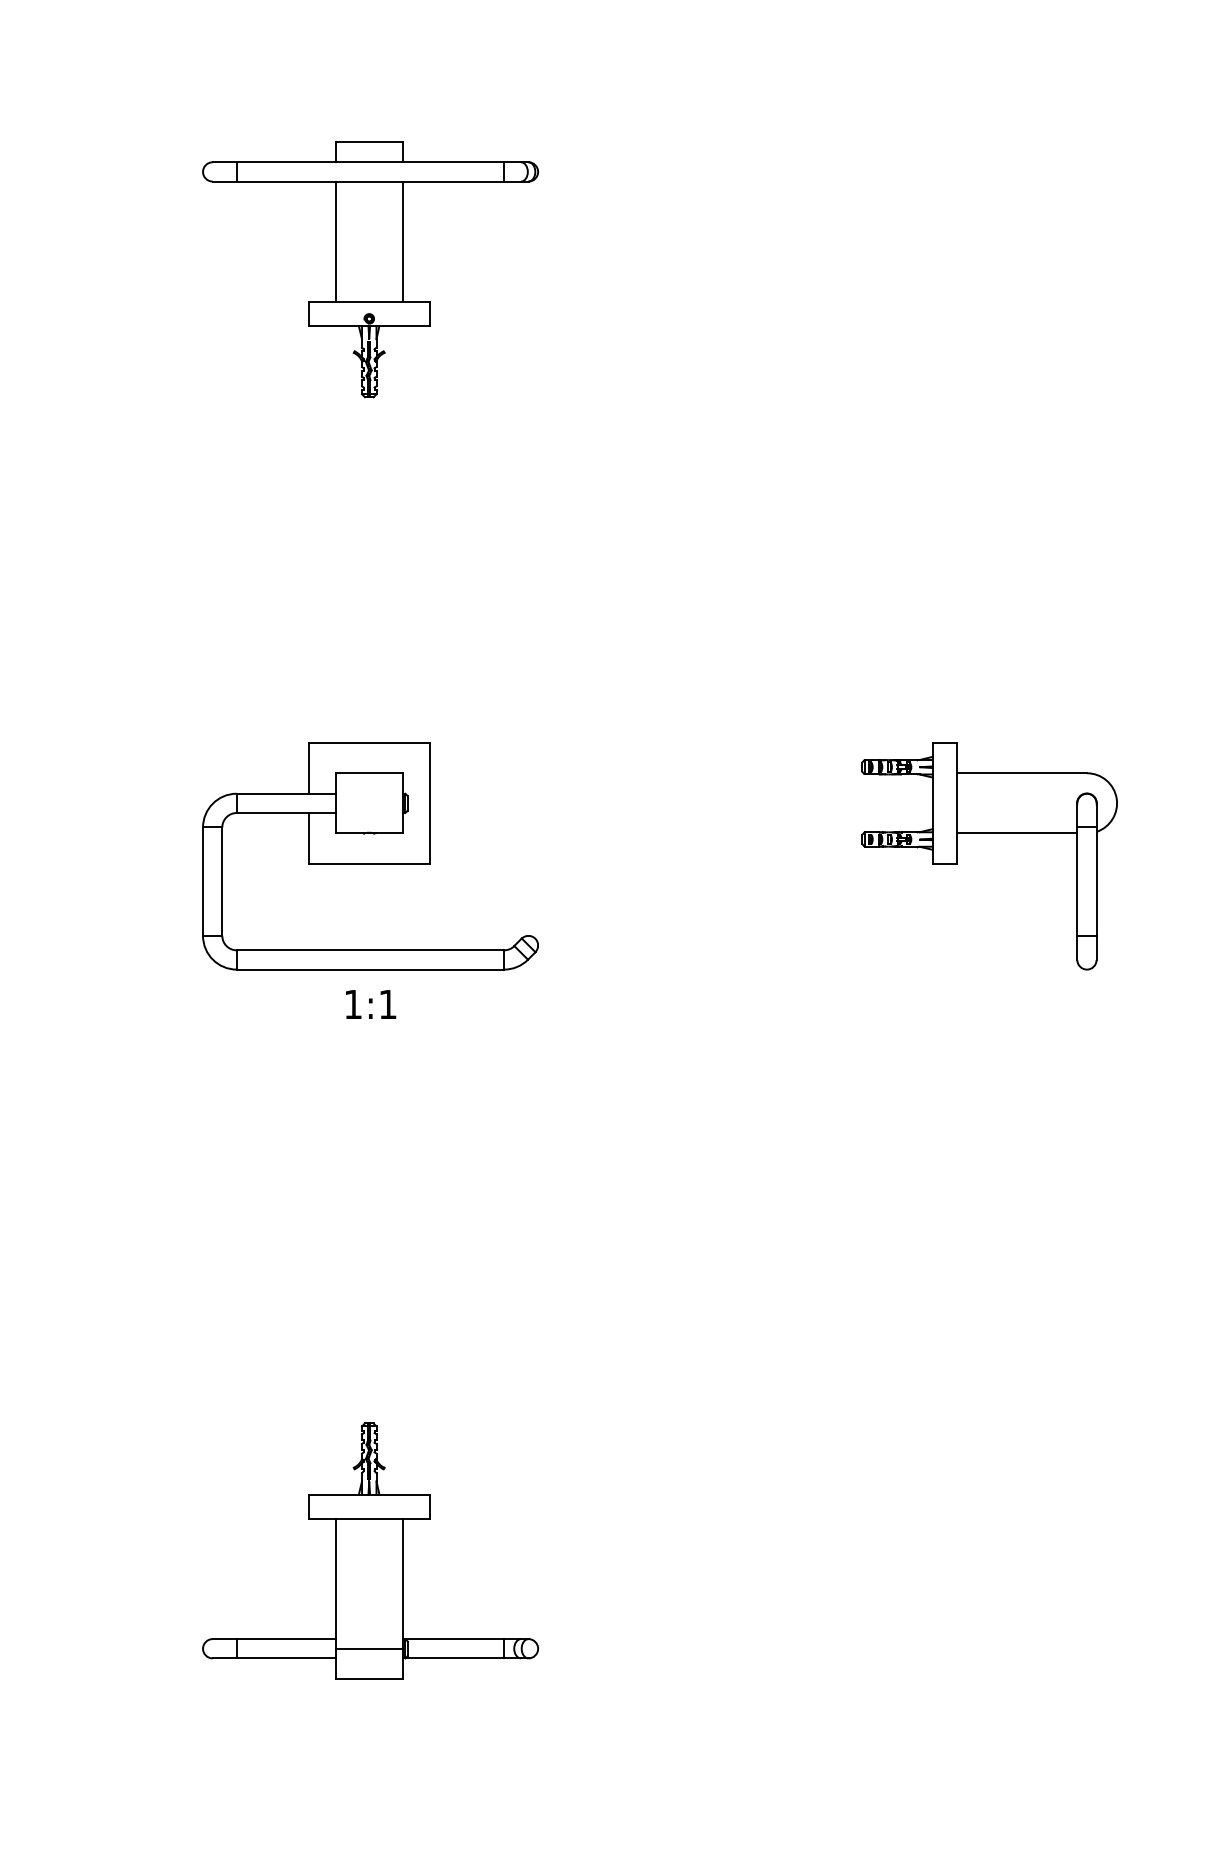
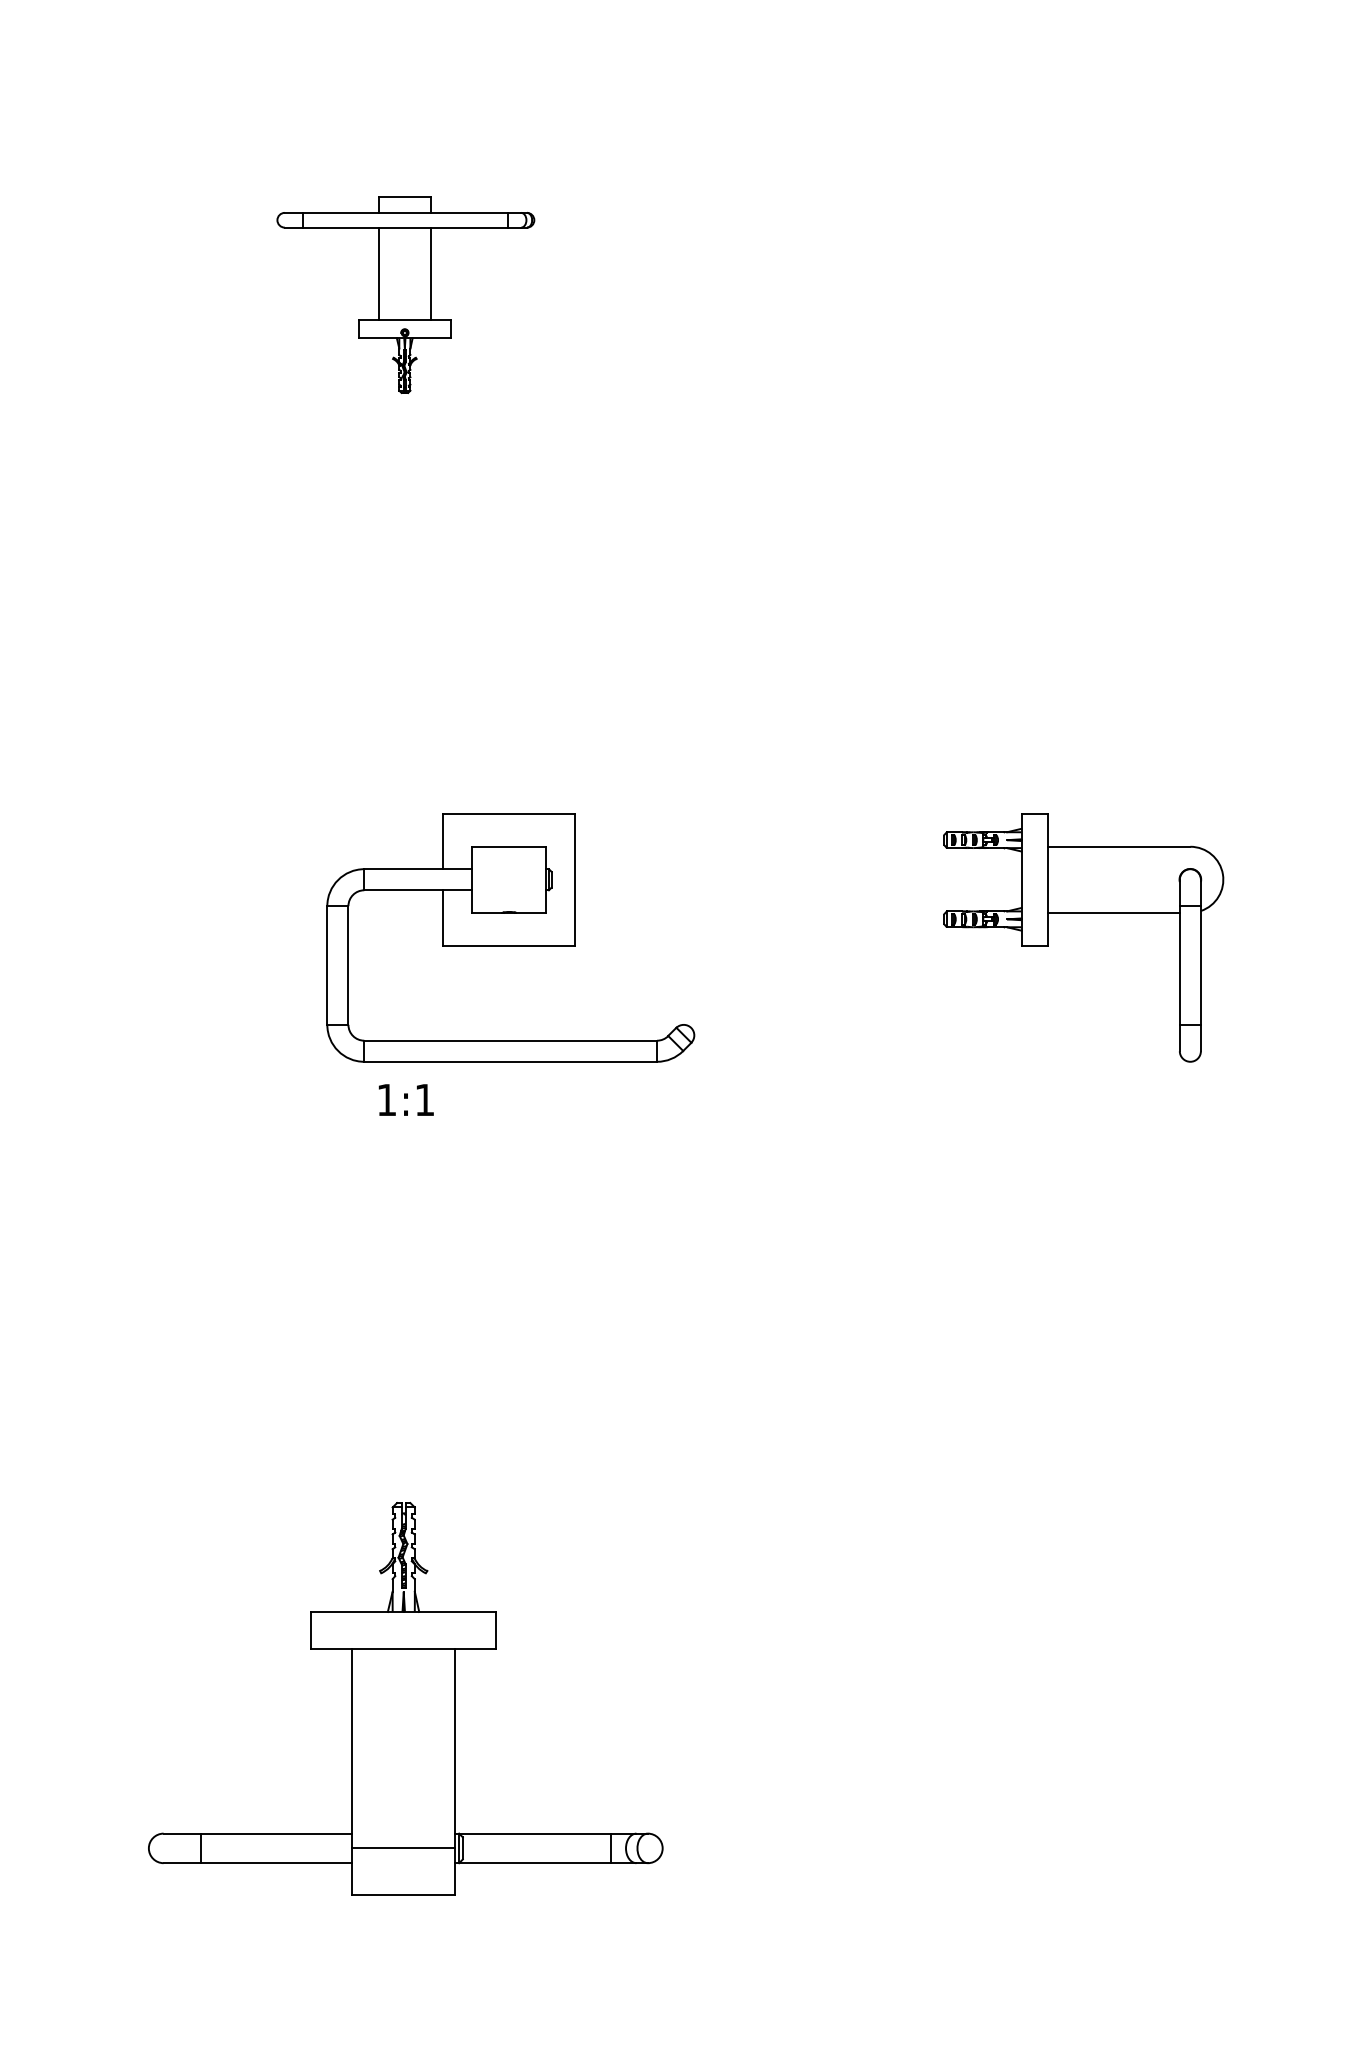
part: (370, 268) -> (405, 294), size x0.7
part: (370, 856) -> (510, 937), moved
part: (370, 1550) -> (405, 1698), size x1.4

